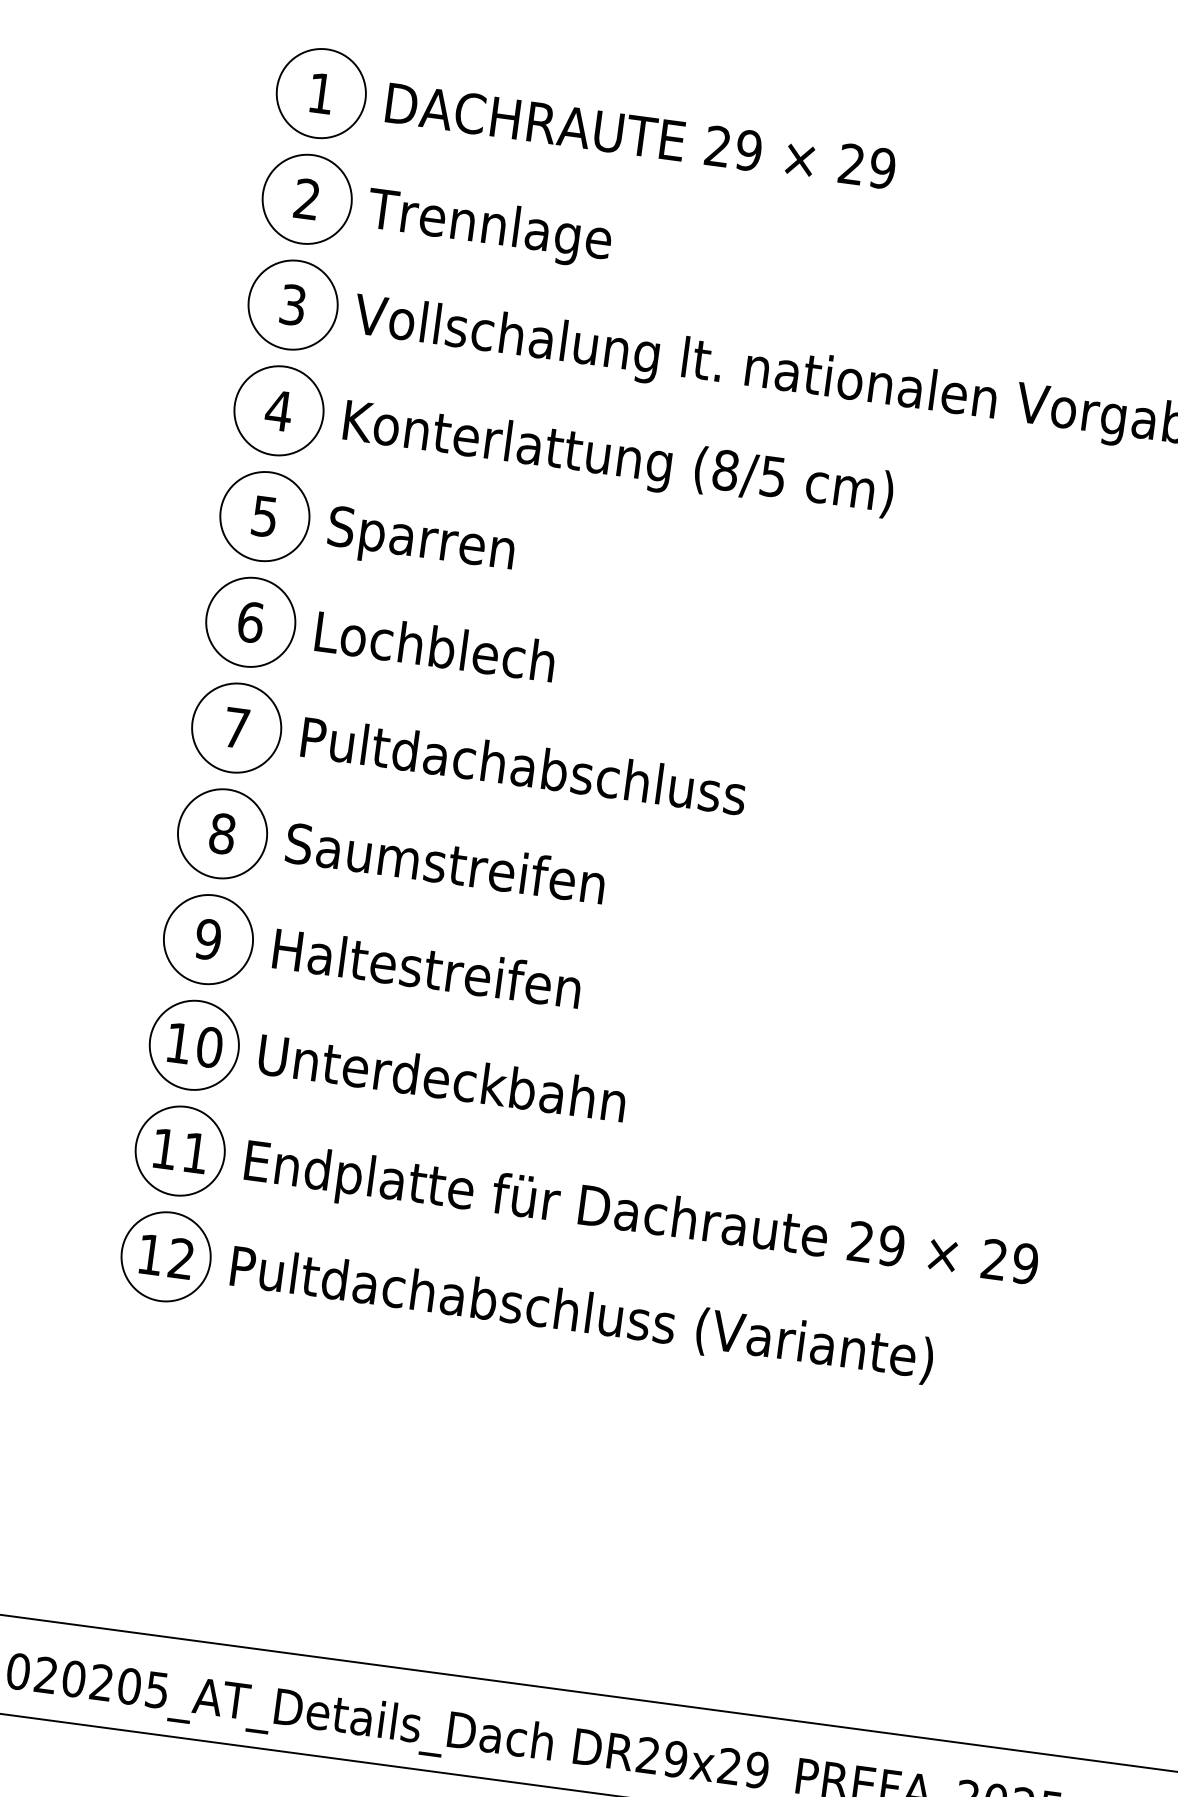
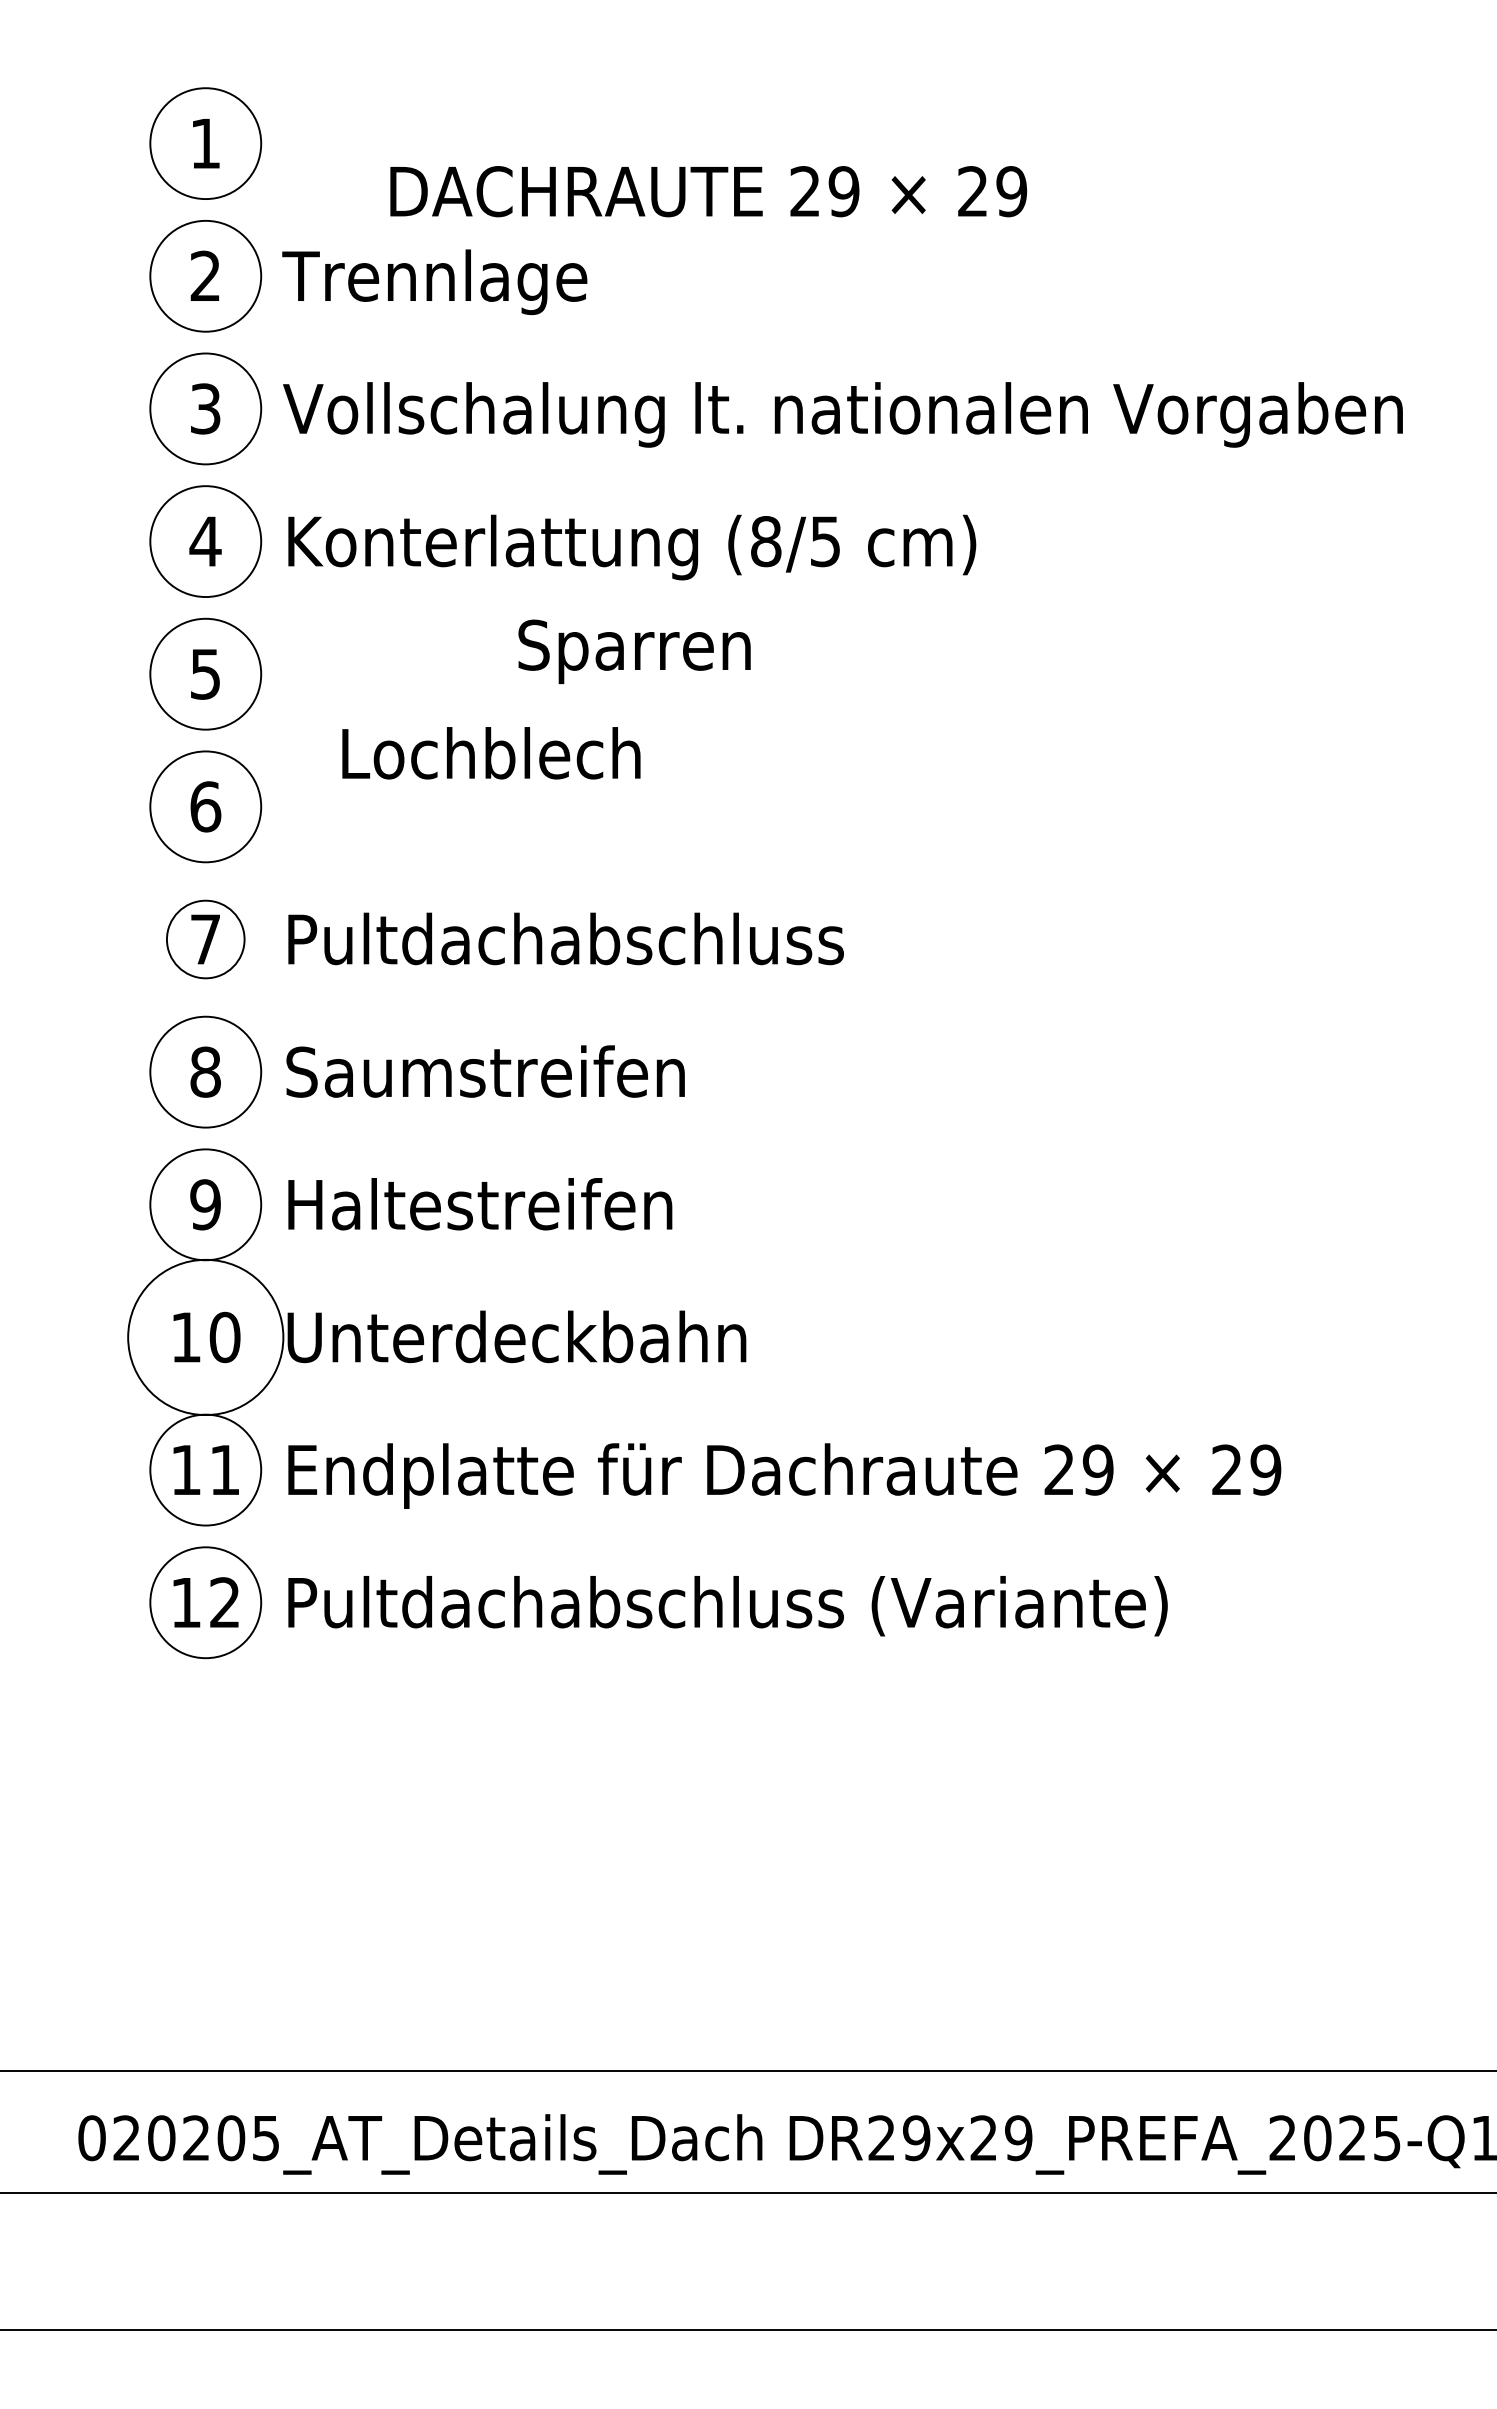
text: (640, 136) -> (708, 191), moved
text: (421, 542) -> (634, 651), moved
text: (435, 646) -> (491, 753), moved
circle: (236, 728) -> (205, 939), size x0.7
circle: (194, 1045) -> (205, 1337), size x1.4

